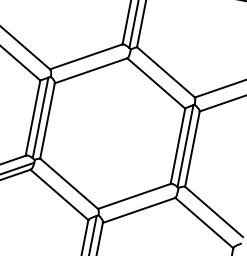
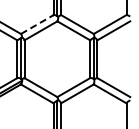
line: (86, 56) -> (37, 24), solid -> dashed

